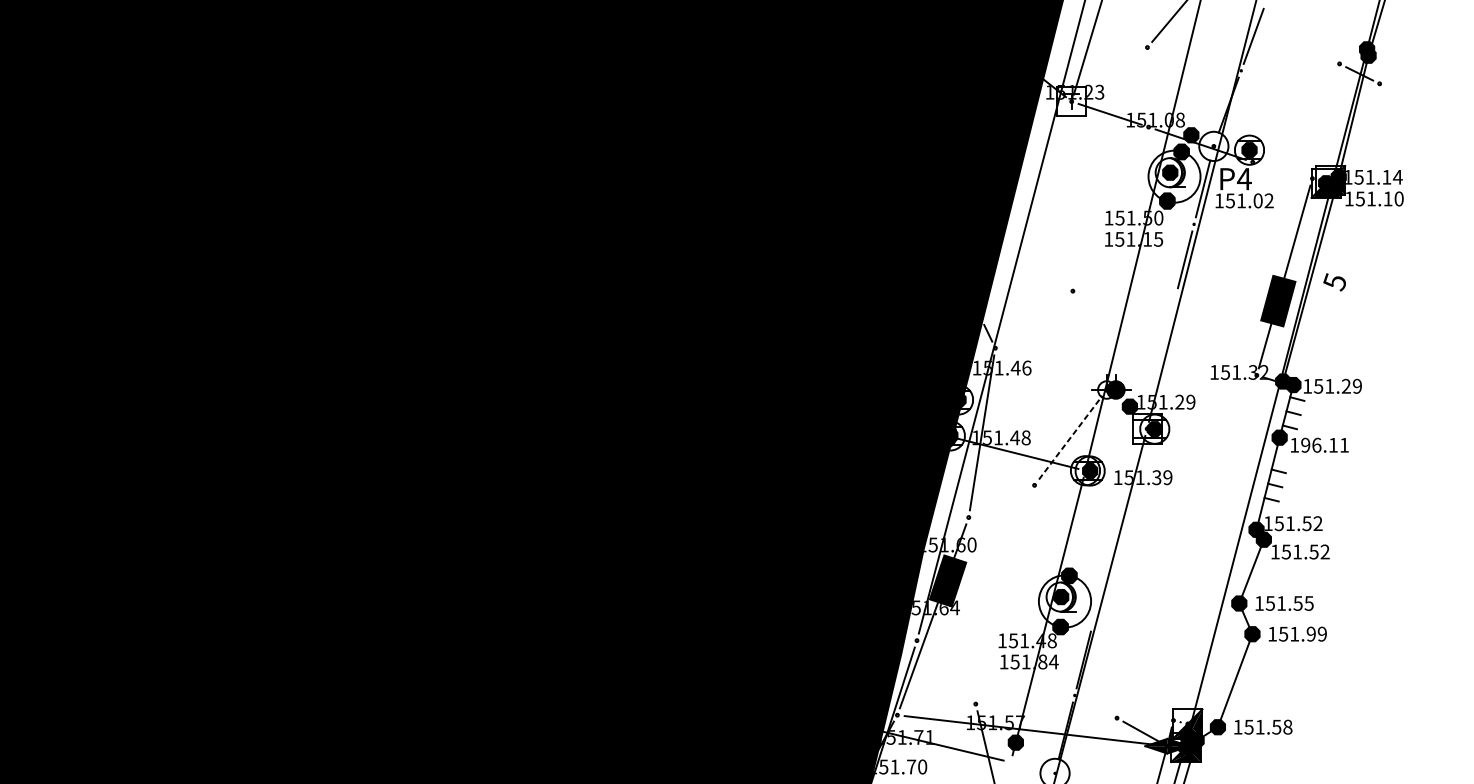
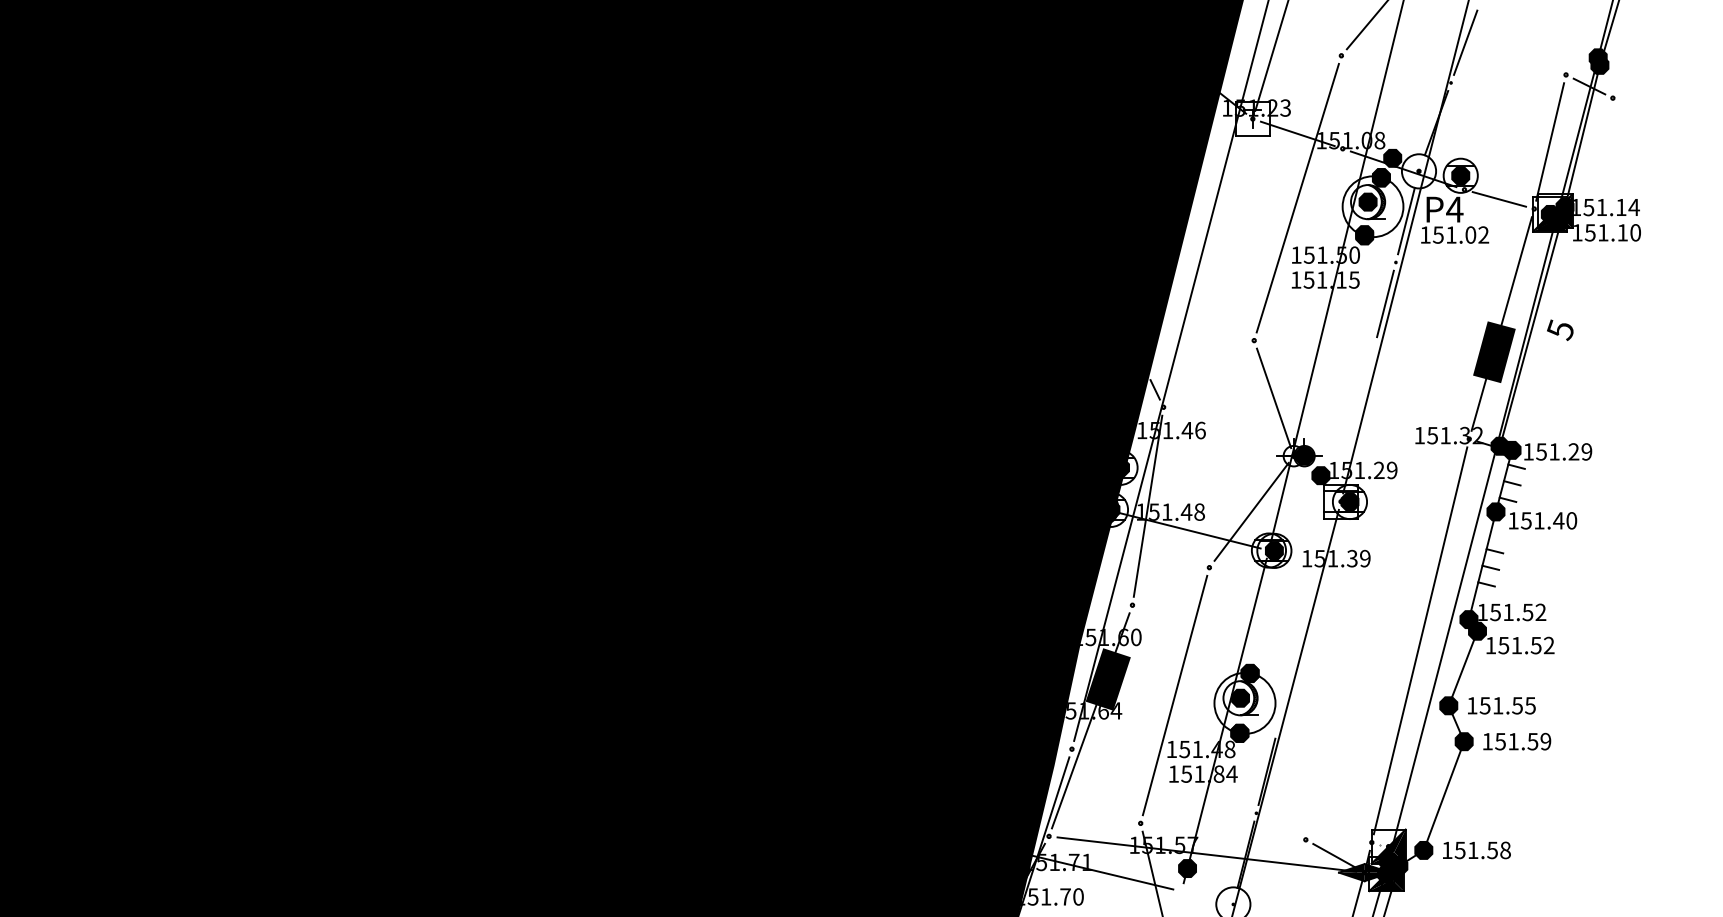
line: (1326, 120) -> (1550, 141), added
line: (1109, 168) -> (1297, 197), added
line: (1282, 170) -> (1499, 199), added
line: (1089, 340) -> (1273, 398), added
line: (1070, 437) -> (1251, 511), dashed -> solid
text: (1324, 445) -> (1548, 520), 196.11 -> 151.40
line: (1215, 547) -> (1420, 640), added
line: (1004, 594) -> (1174, 695), added
text: (1310, 634) -> (1532, 741), 151.99 -> 151.59

